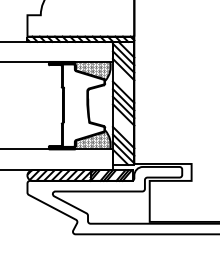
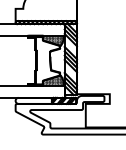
hatch: (58, 174) -> (33, 100), removed

